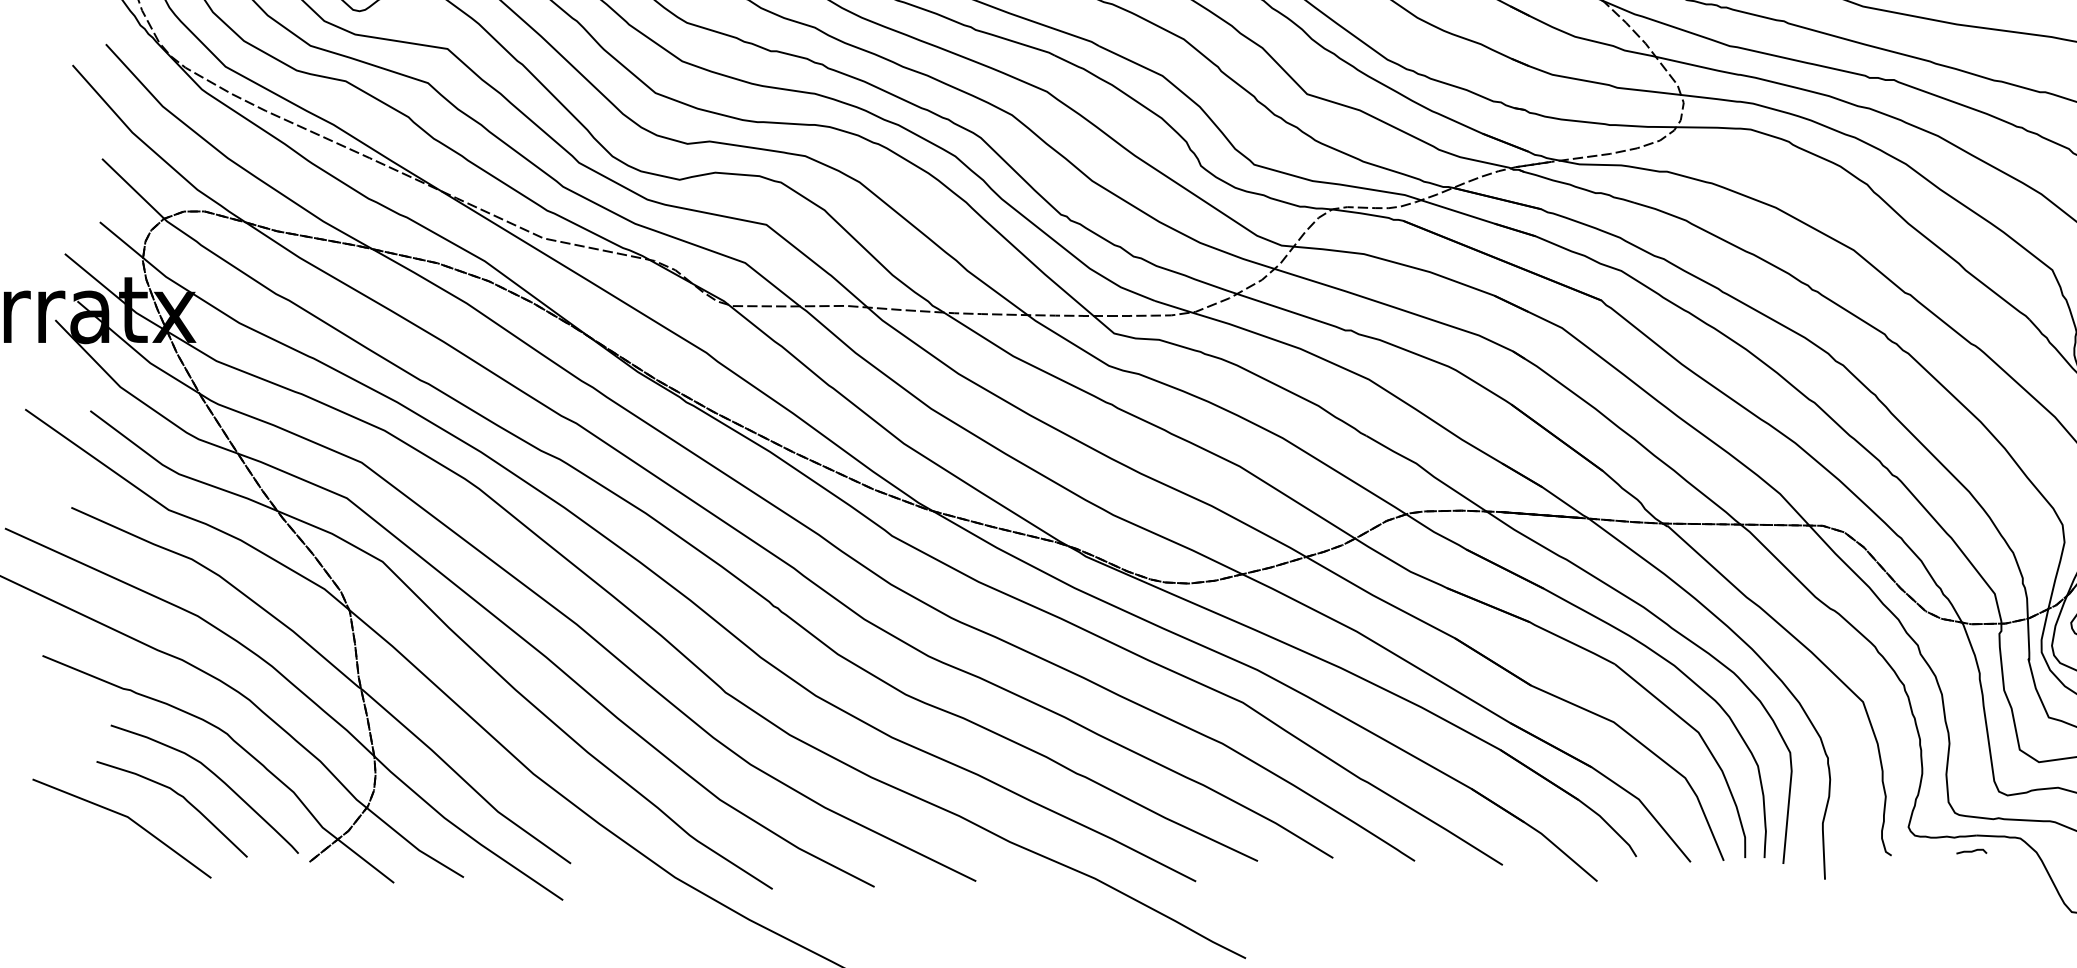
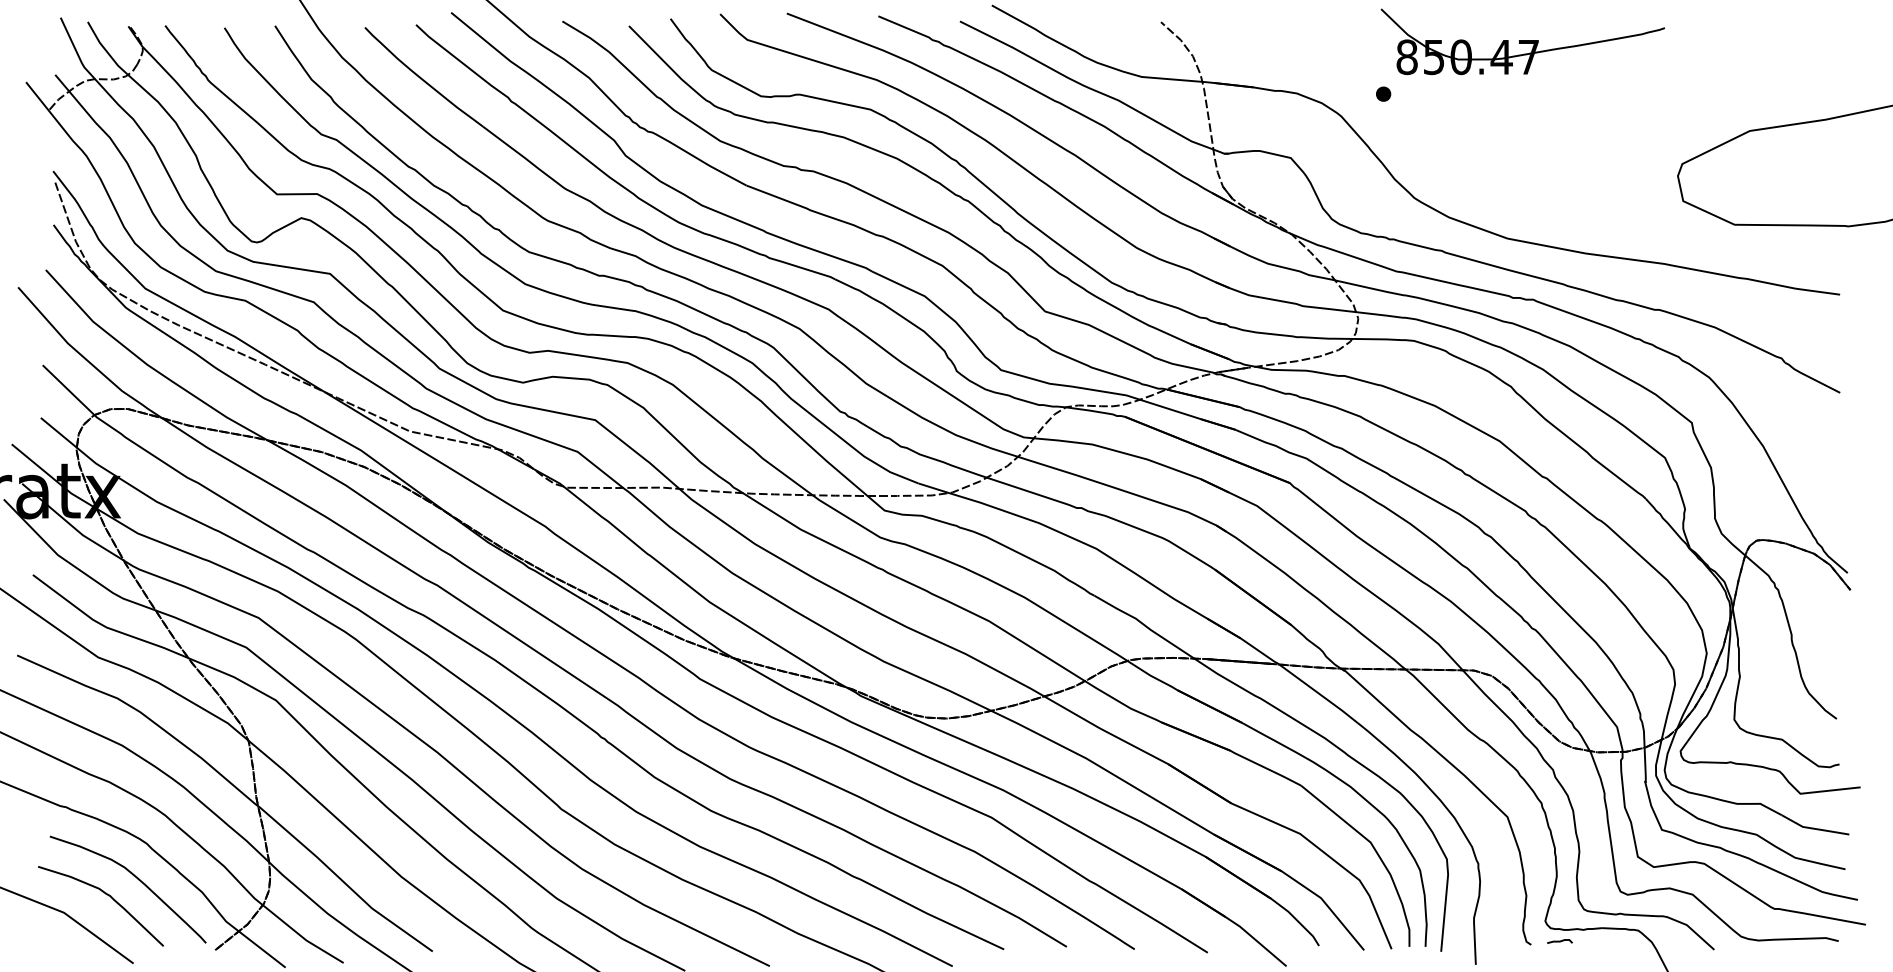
curve: (1971, 851) -> (1559, 941), moved

